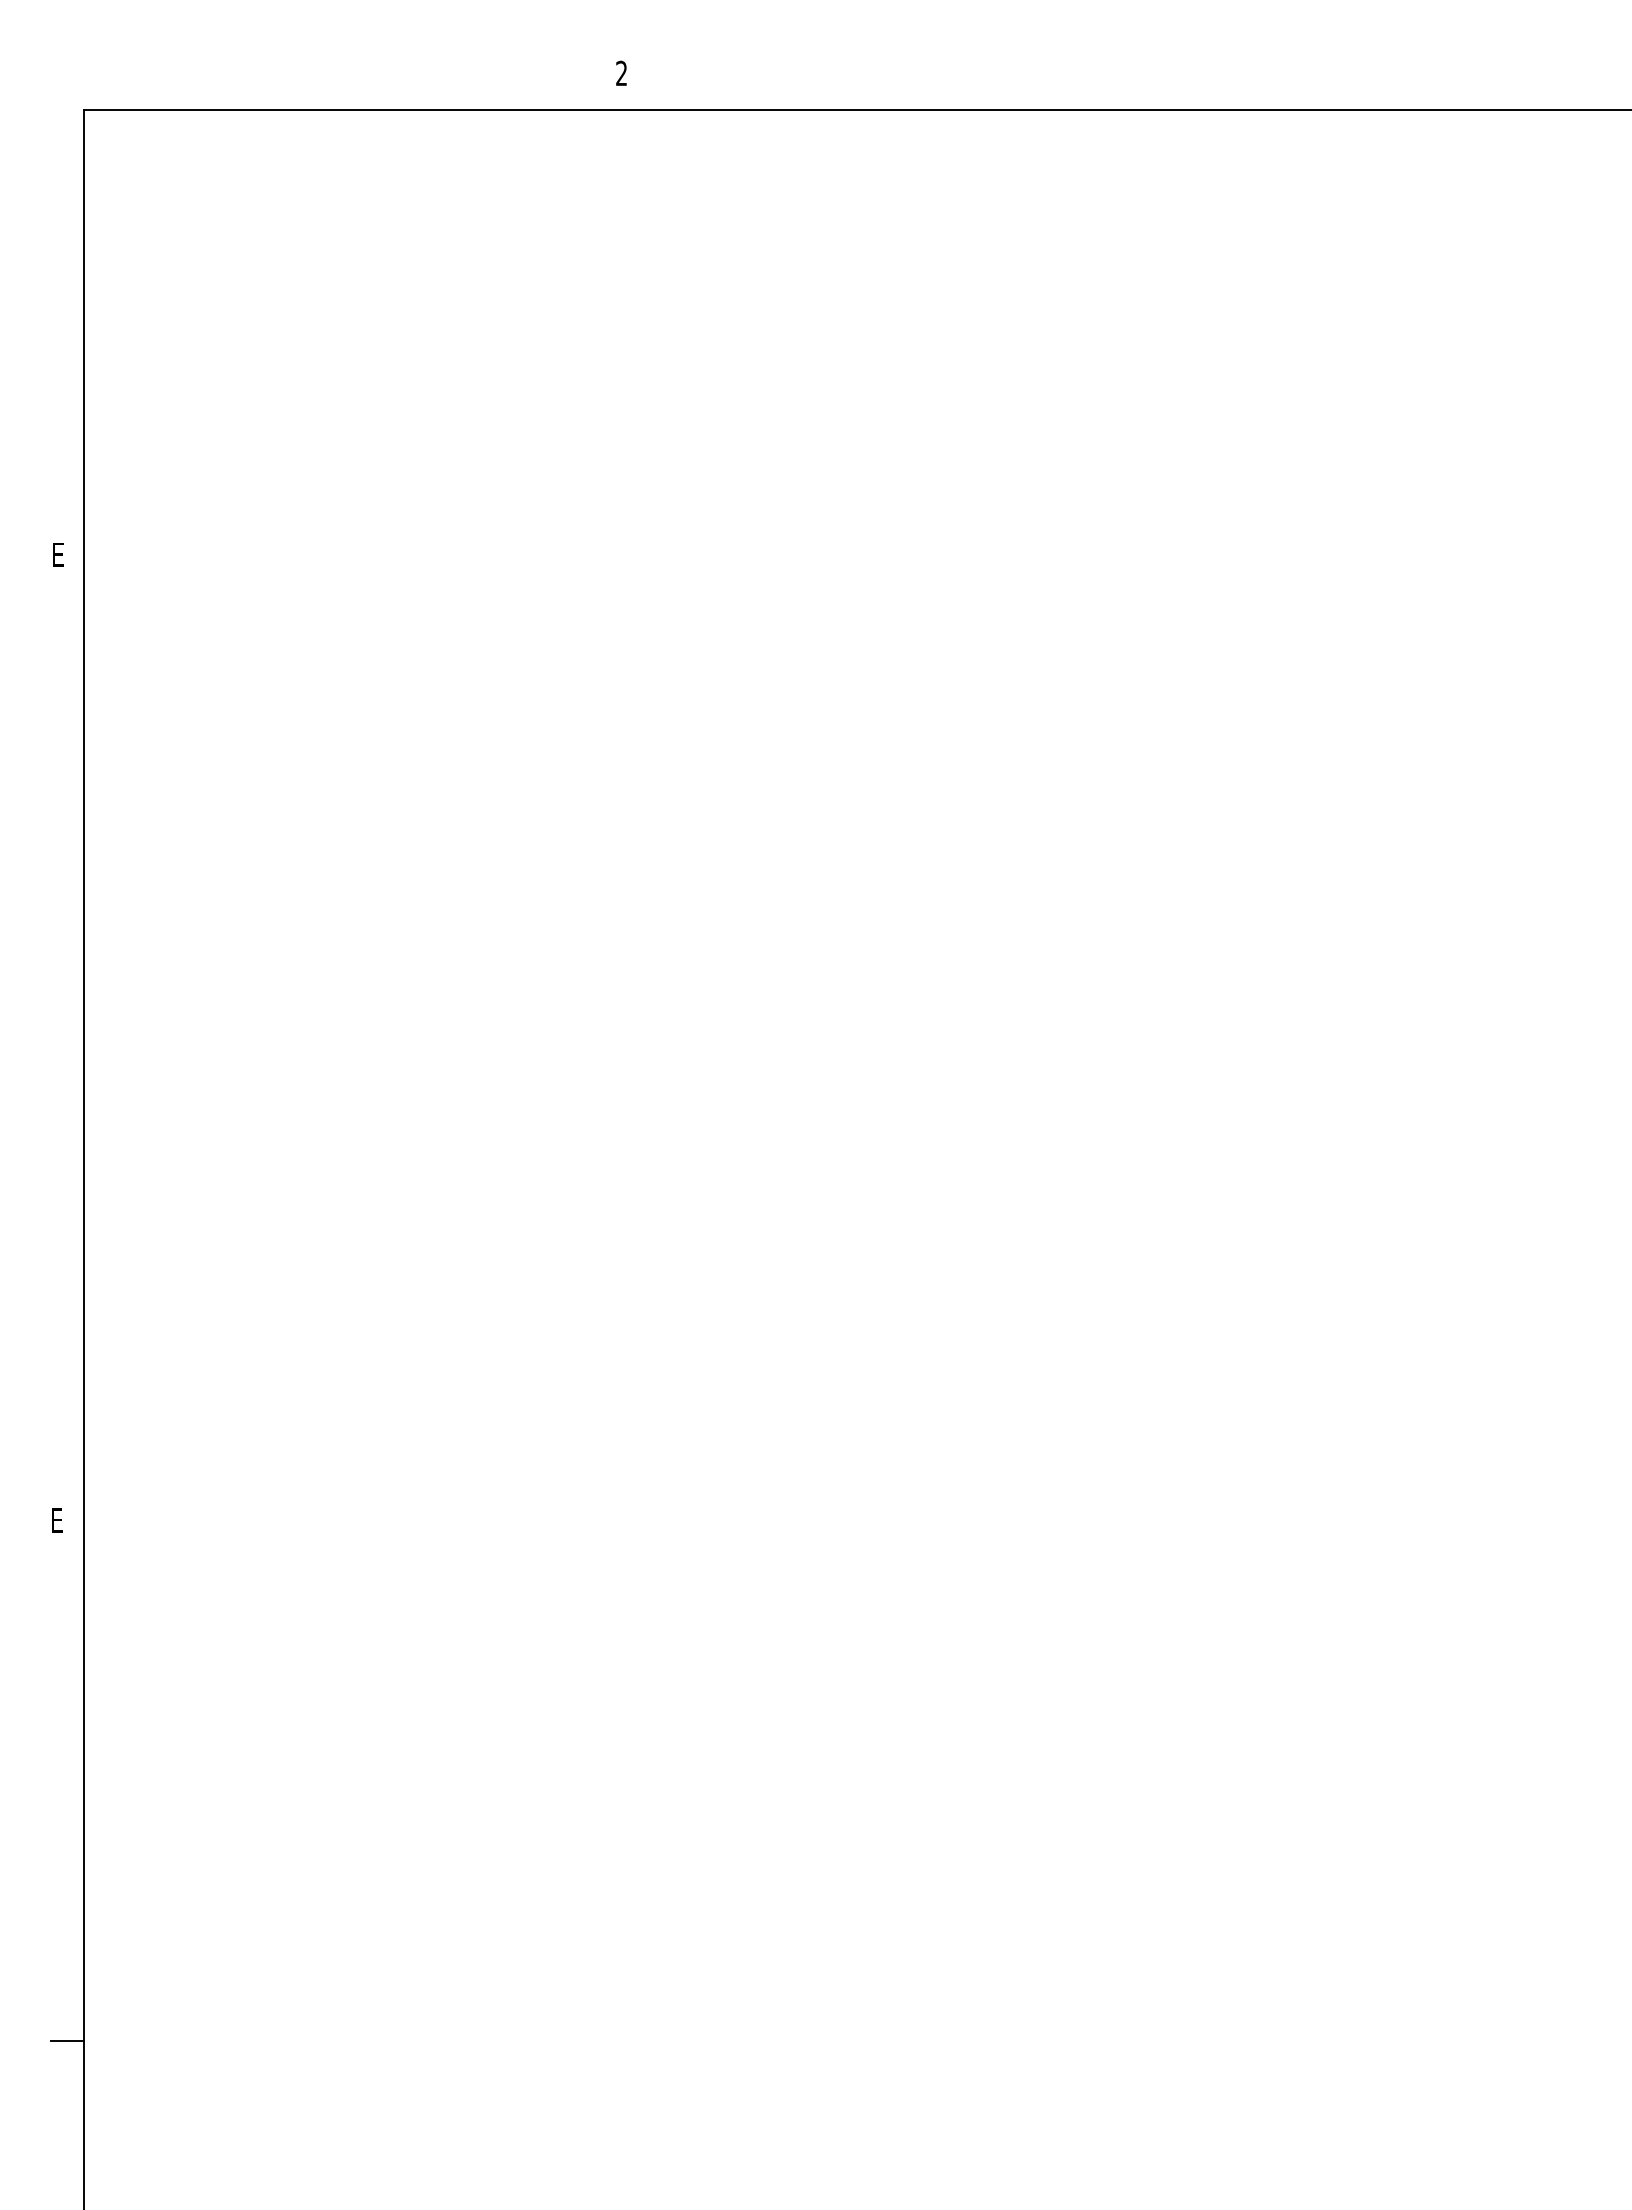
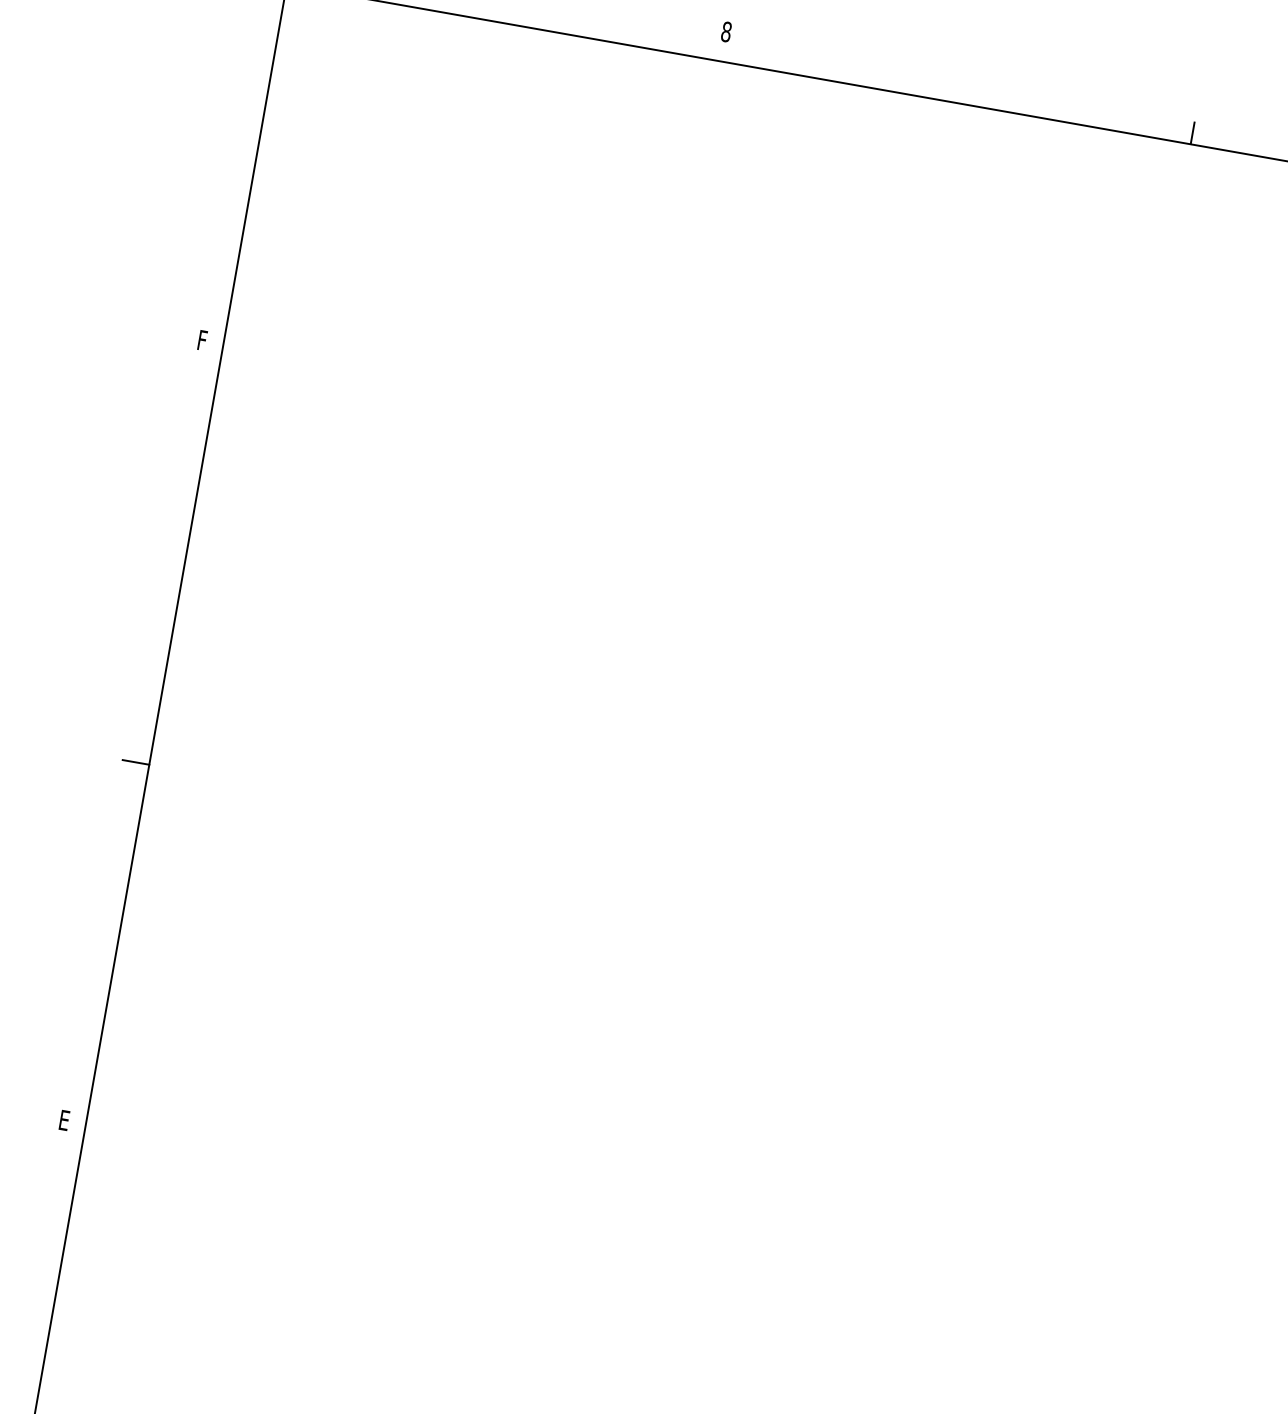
text: (621, 73) -> (726, 31), 2 -> 8
line: (1202, 96) -> (1192, 133), added
text: (59, 554) -> (203, 340), E -> F
line: (66, 1075) -> (135, 762), added

